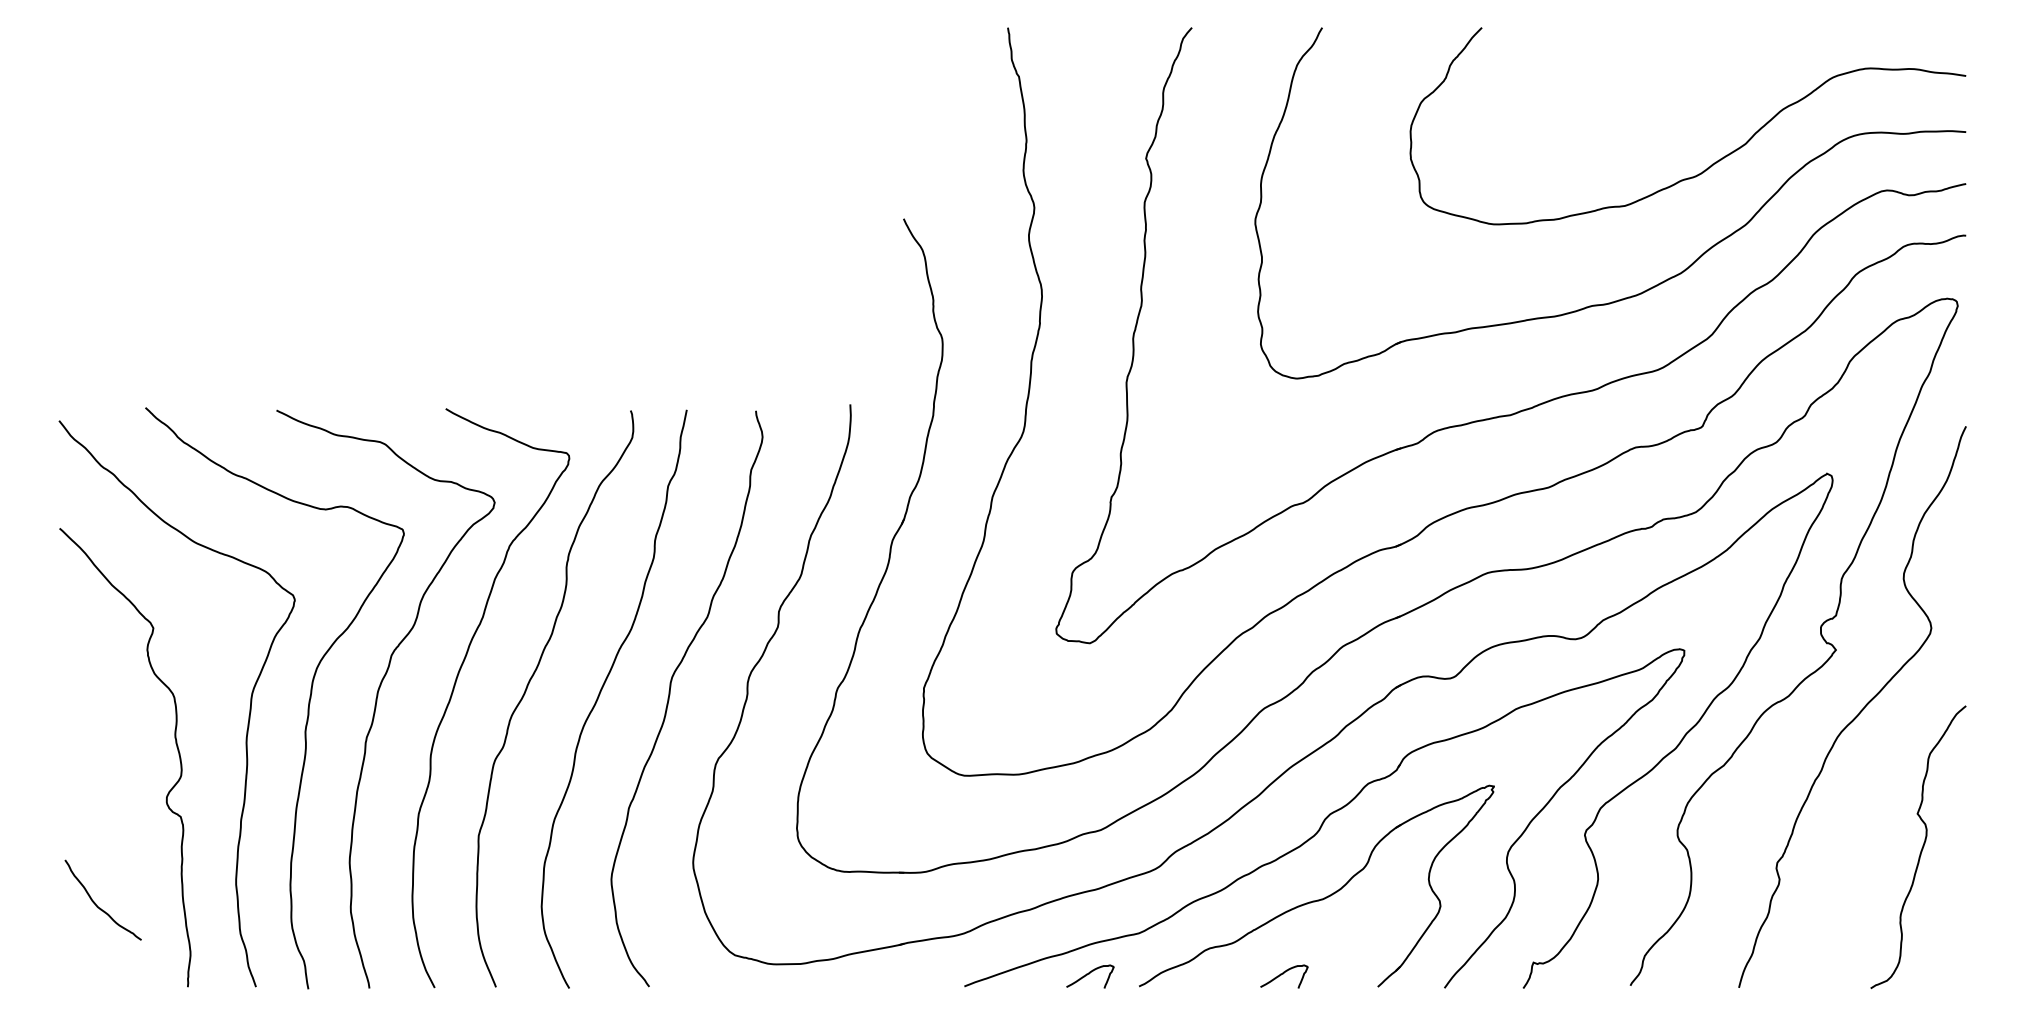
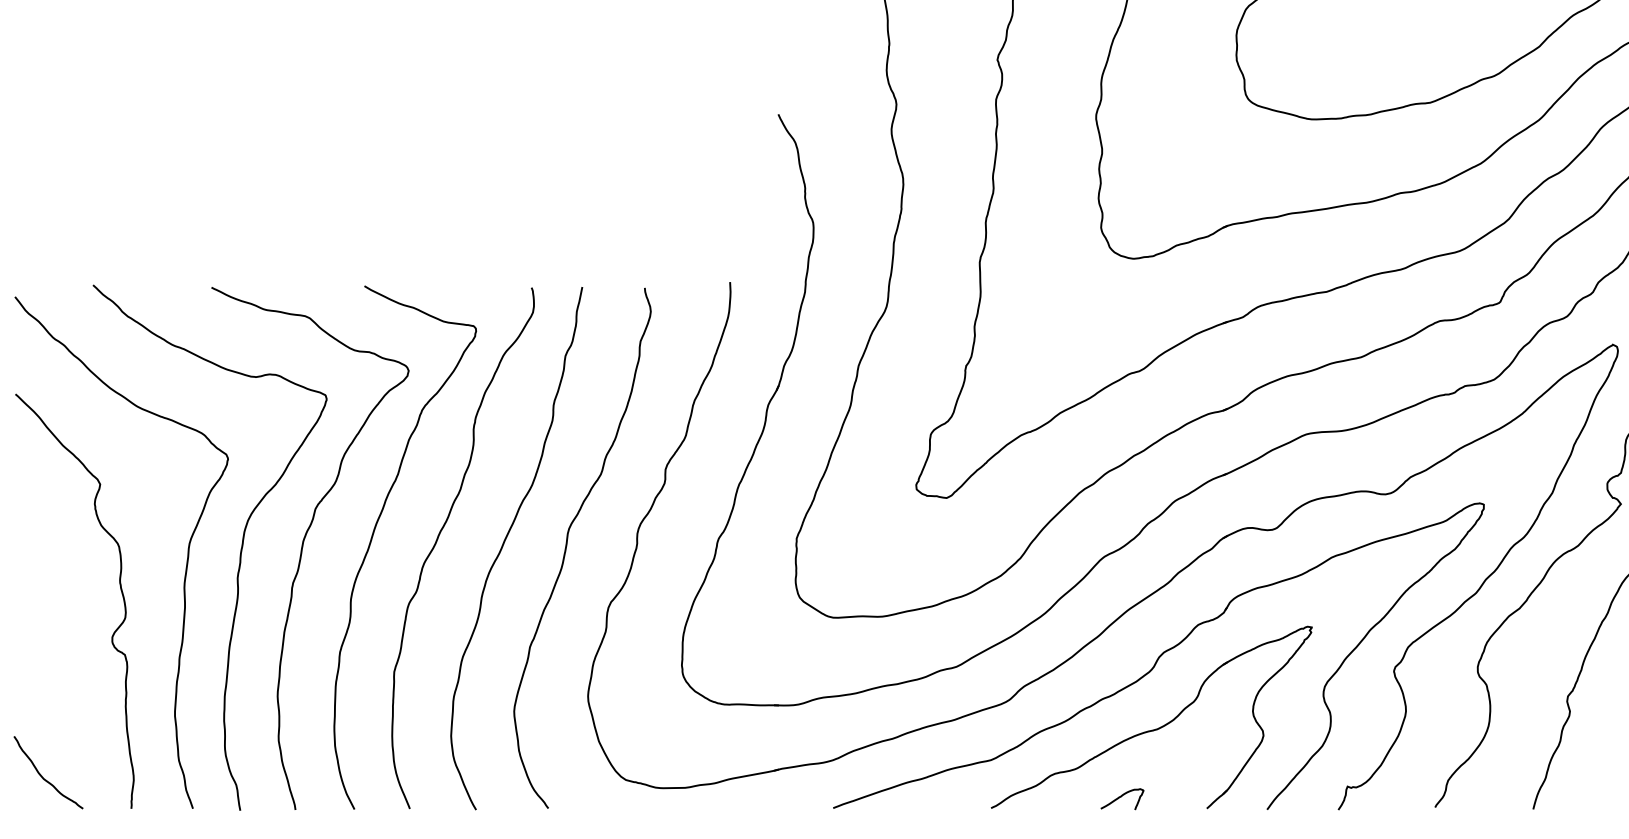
curve: (95, 902) -> (41, 774), moved
curve: (1089, 974) -> (946, 797), removed

